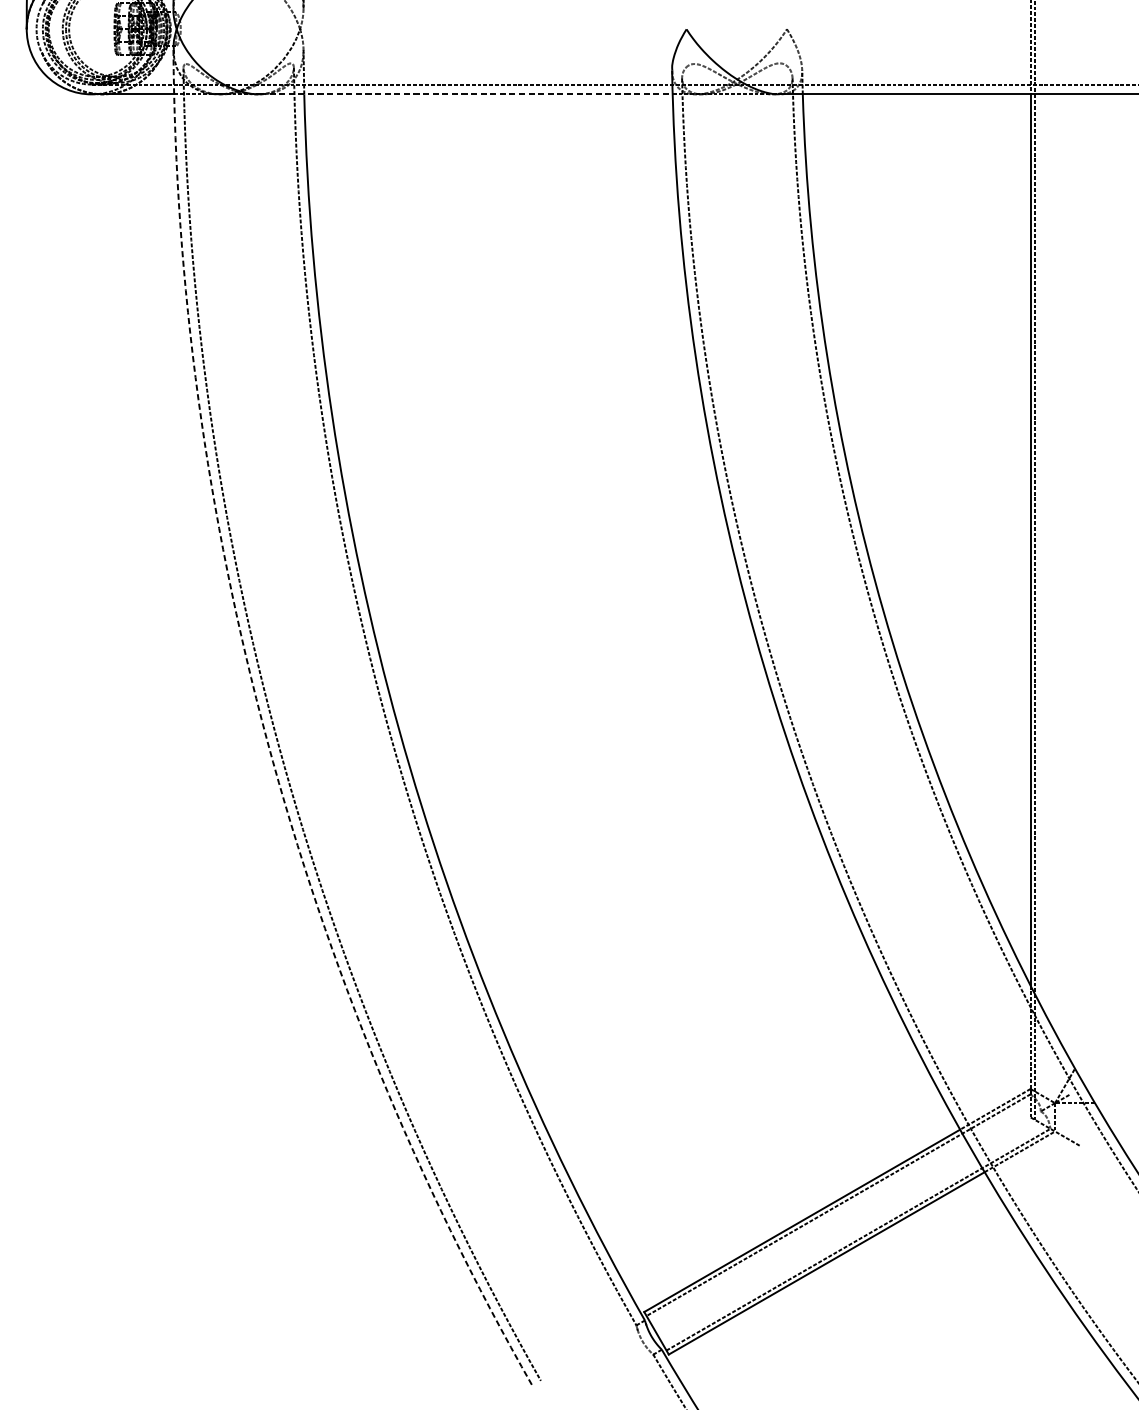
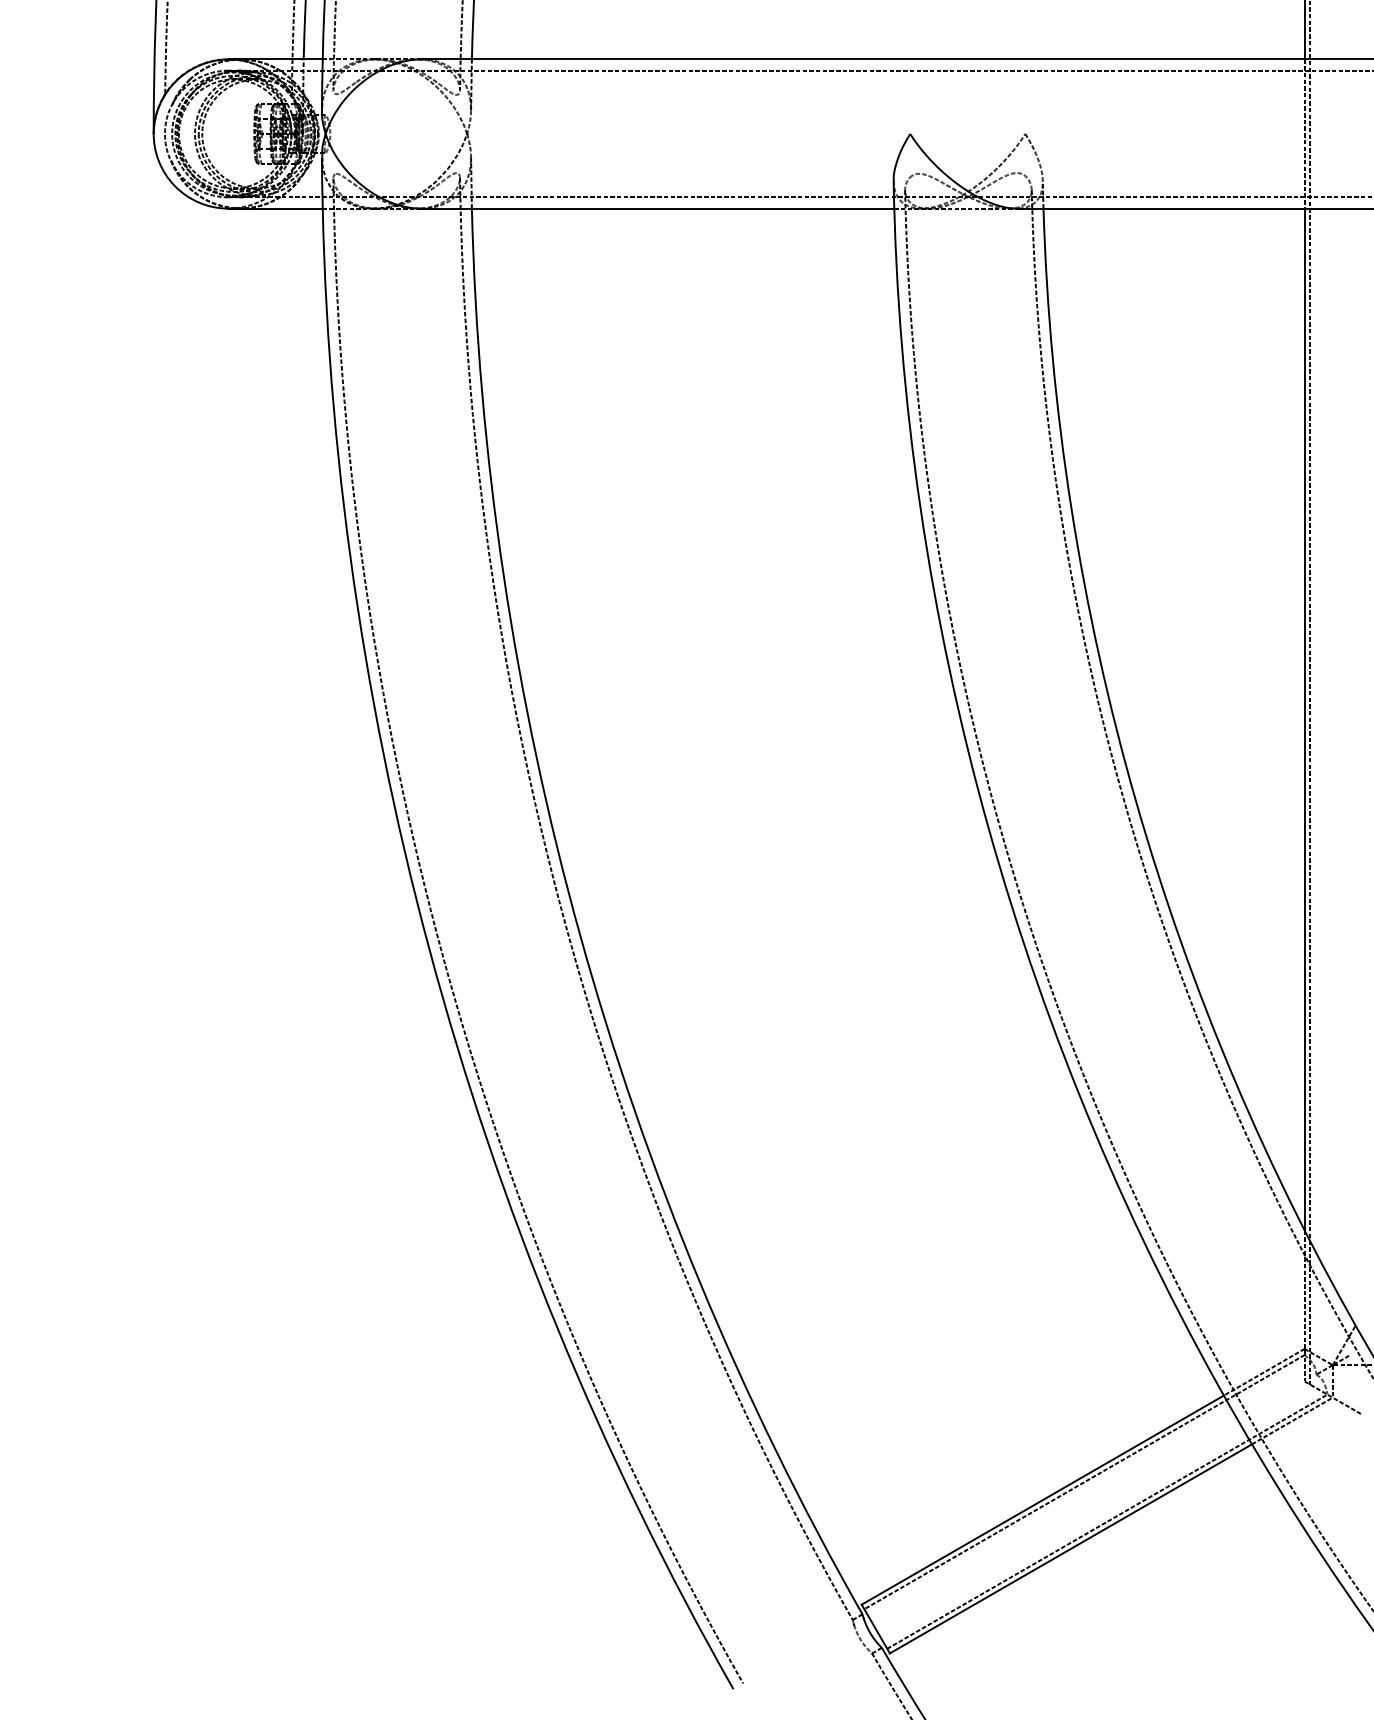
line: (466, 94) -> (657, 208), dashed -> solid
arc: (267, 740) -> (429, 949), dashed -> solid

